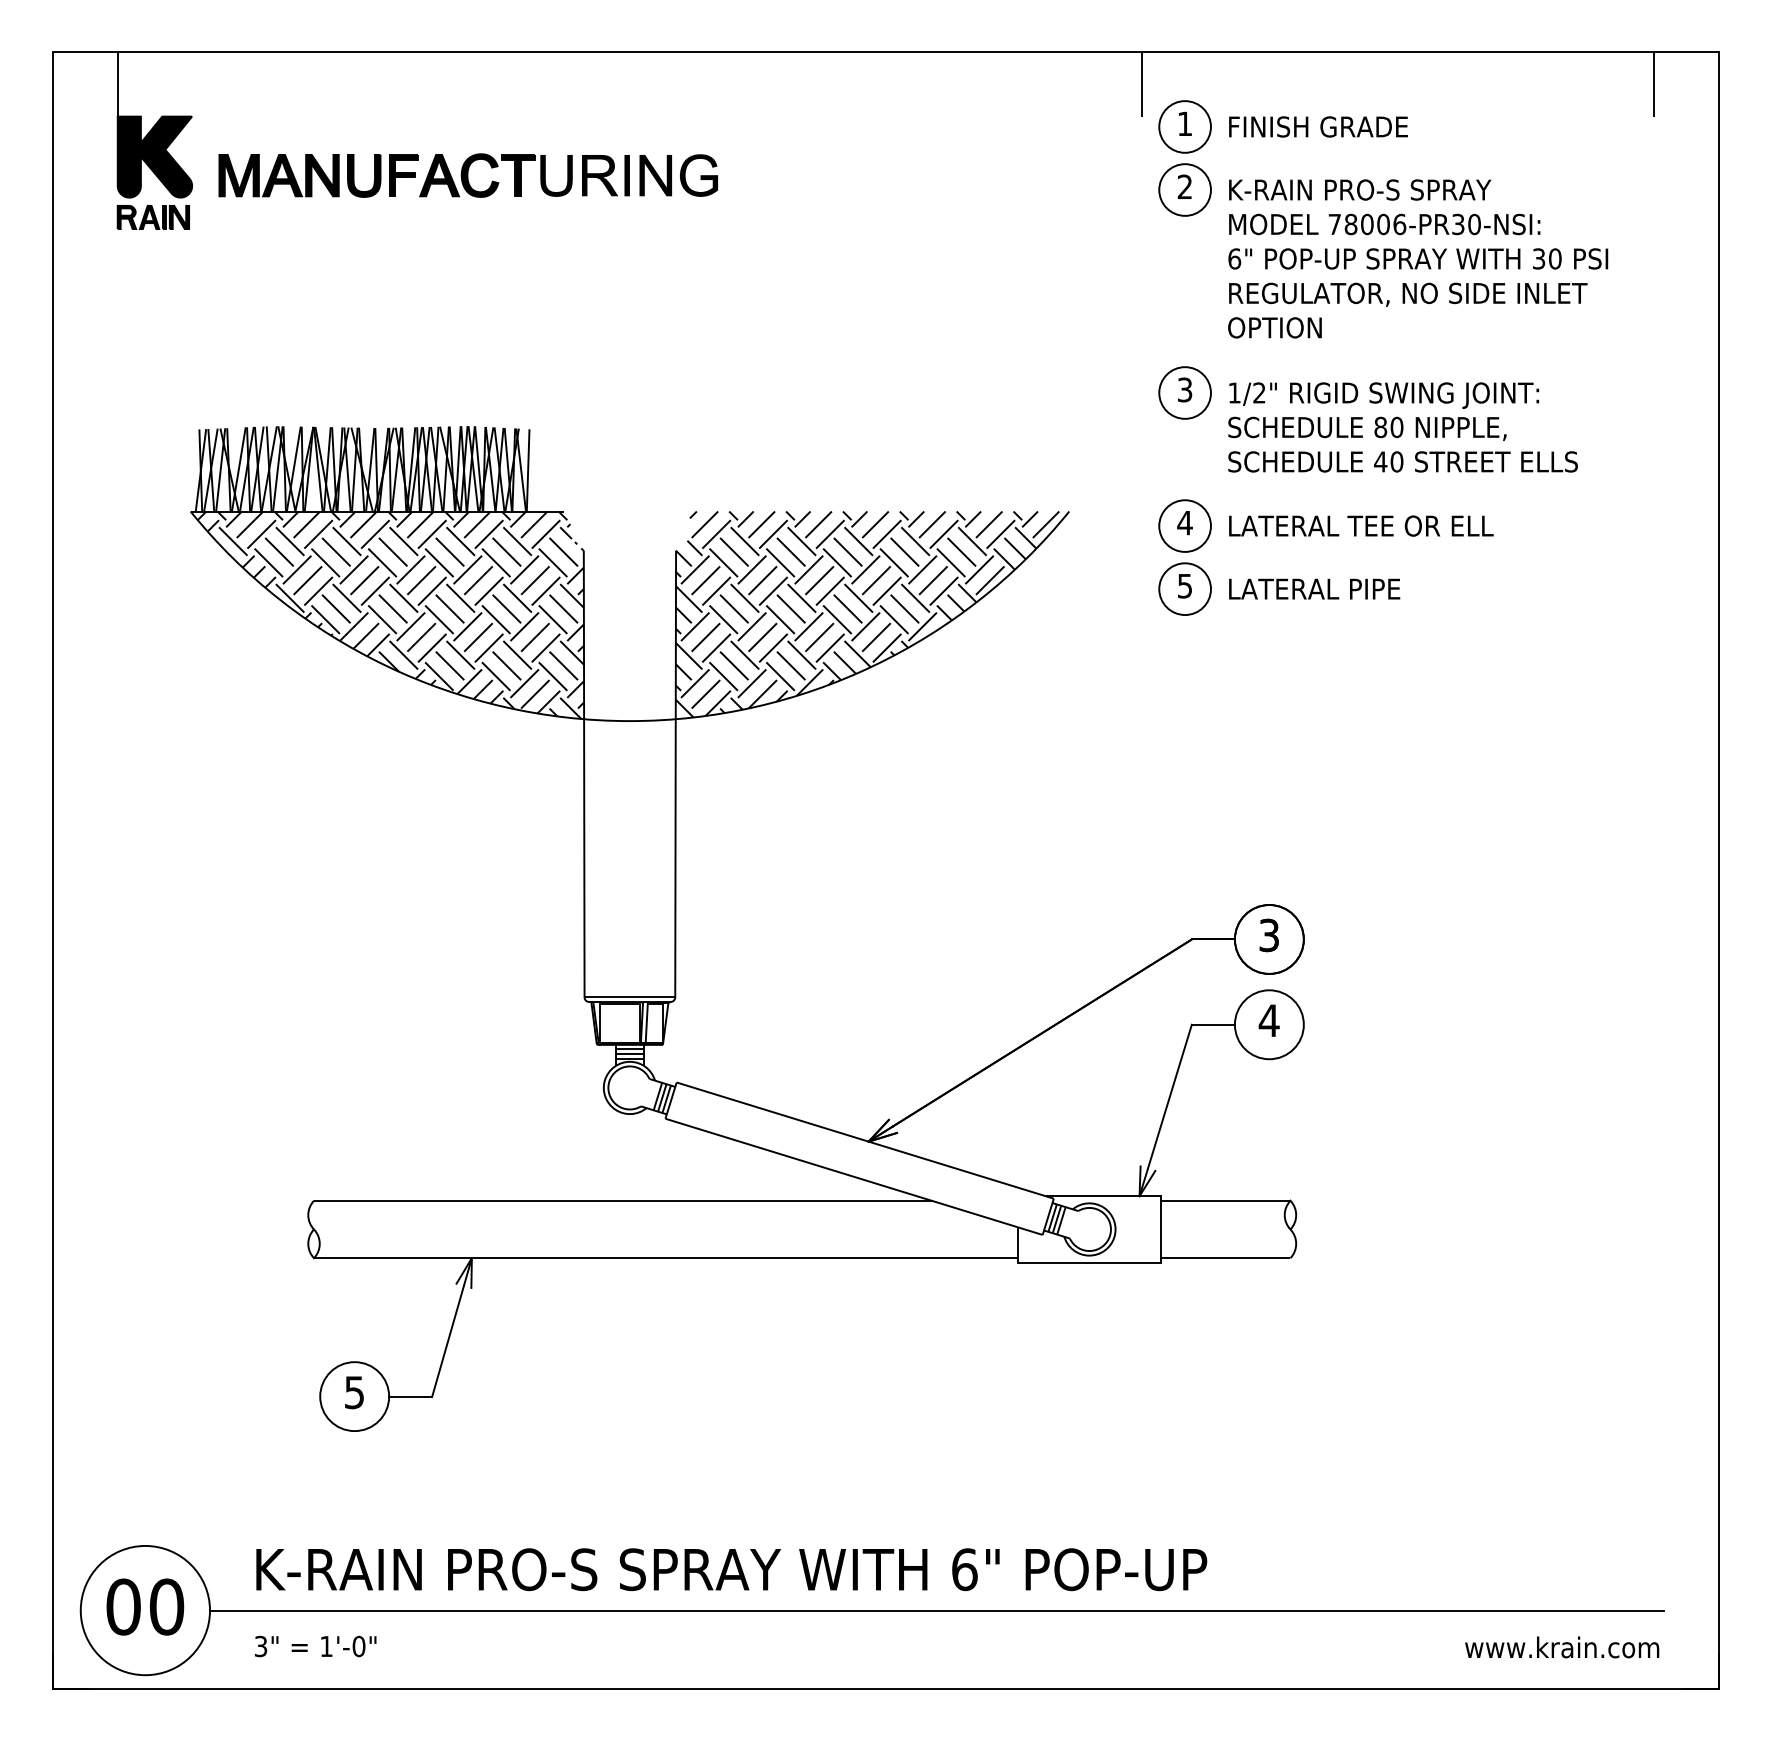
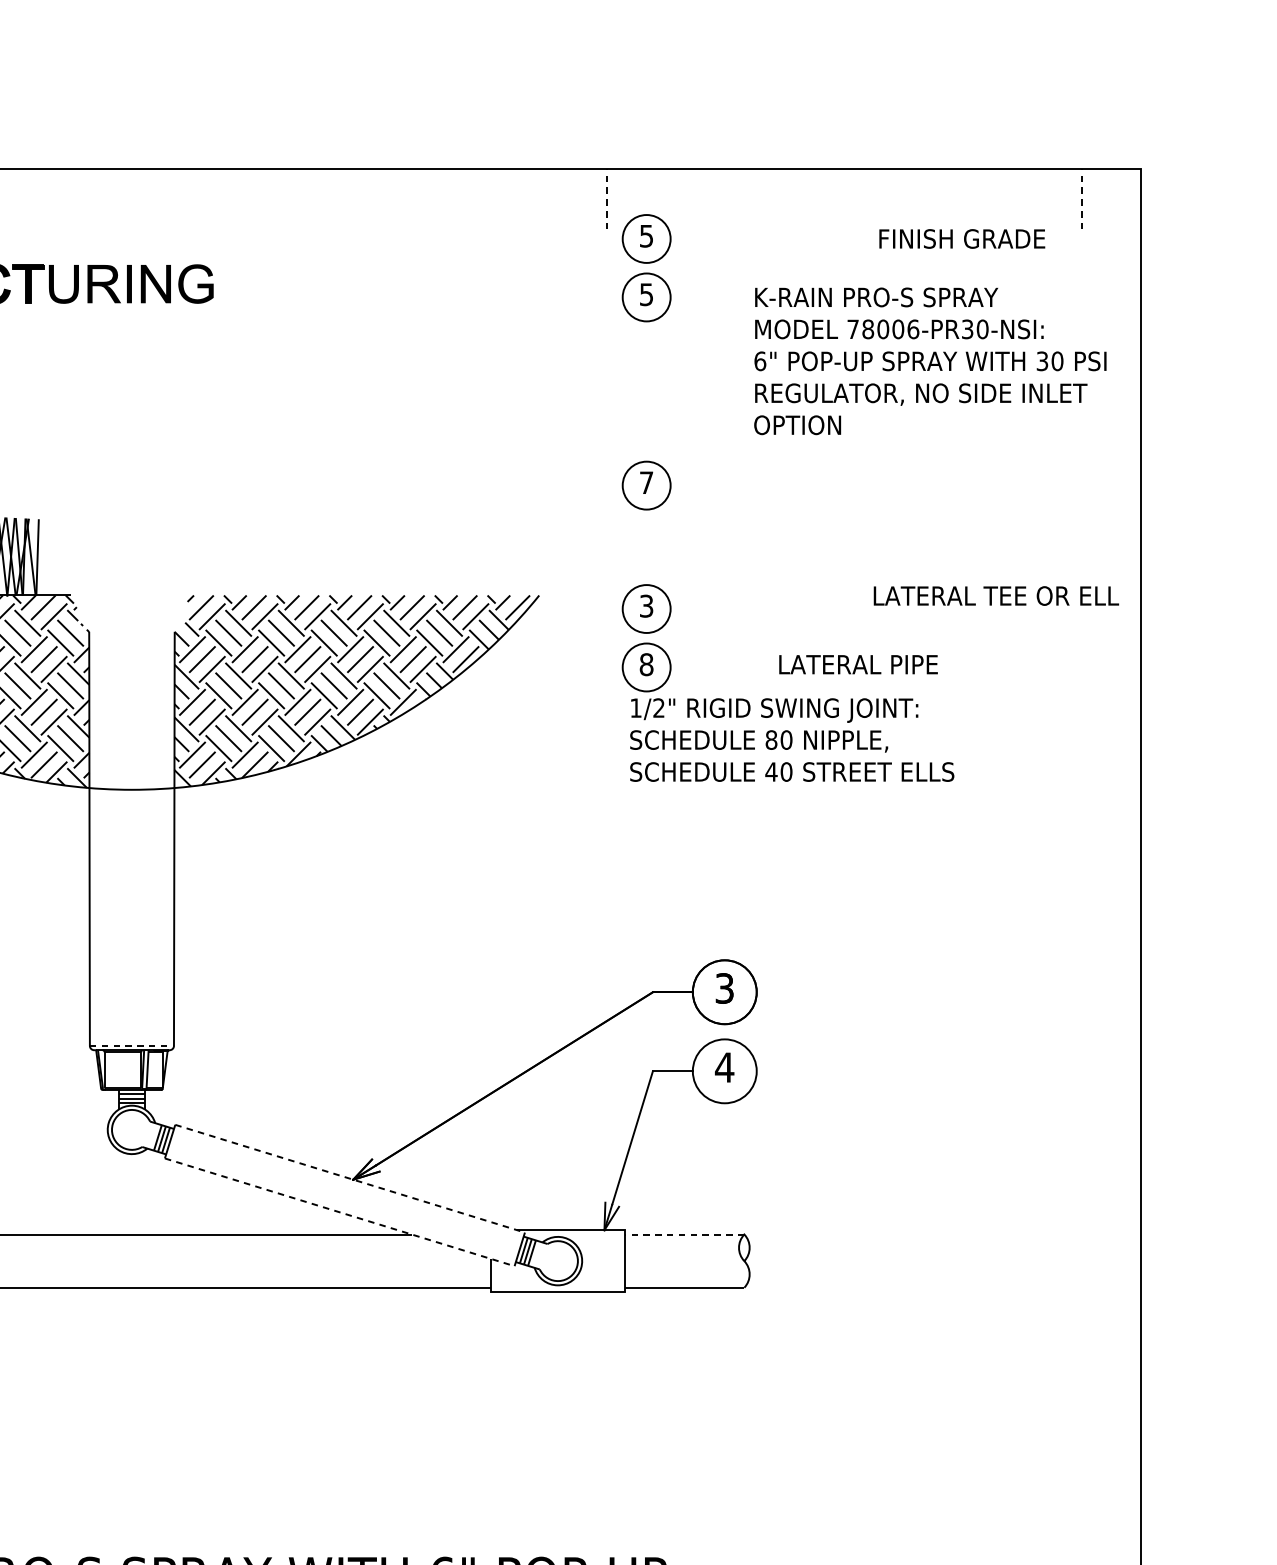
line: (1142, 83) -> (607, 198), solid -> dashed
line: (1654, 83) -> (1081, 198), solid -> dashed
text: (1184, 123) -> (646, 235), 1 -> 5
text: (1318, 126) -> (962, 238), moved
text: (1184, 186) -> (646, 294), 2 -> 5
text: (1418, 258) -> (930, 360), moved
text: (1185, 389) -> (647, 482), 3 -> 7
text: (1402, 427) -> (791, 740), moved
text: (1184, 522) -> (646, 605), 4 -> 3
text: (1361, 525) -> (996, 595), moved
text: (1184, 585) -> (646, 664), 5 -> 8
text: (1314, 588) -> (858, 664), moved
line: (630, 997) -> (132, 1046), solid -> dashed
line: (865, 1140) -> (350, 1178), solid -> dashed
line: (854, 1176) -> (340, 1212), solid -> dashed
line: (1225, 1200) -> (684, 1234), solid -> dashed

